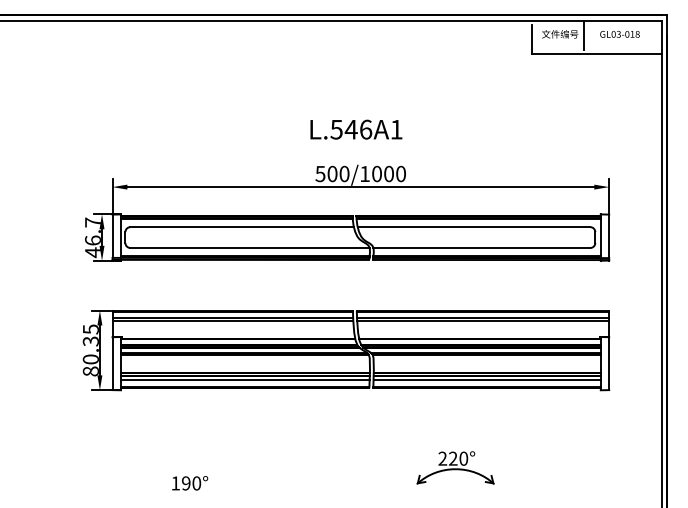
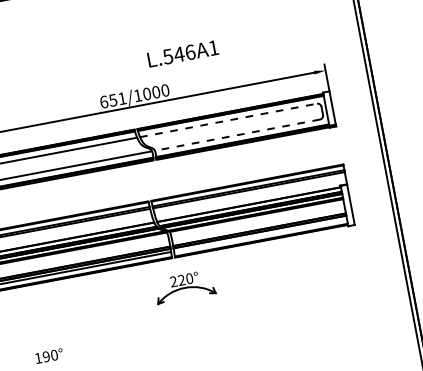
text: (356, 129) -> (183, 53), moved
text: (332, 173) -> (113, 99), 500/1000 -> 651/1000
line: (474, 227) -> (228, 120), solid -> dashed
line: (481, 247) -> (237, 134), solid -> dashed
line: (486, 380) -> (260, 235), removed
part: (455, 467) -> (184, 286), moved

